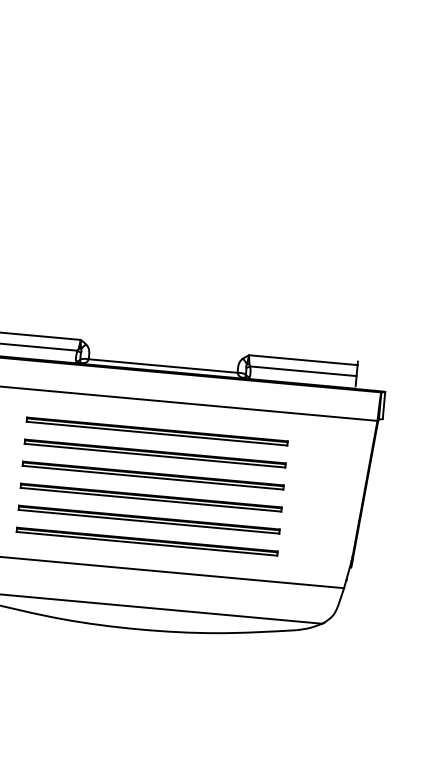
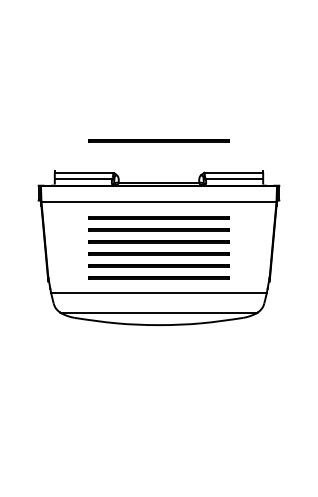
line: (169, 287) -> (158, 140), added

